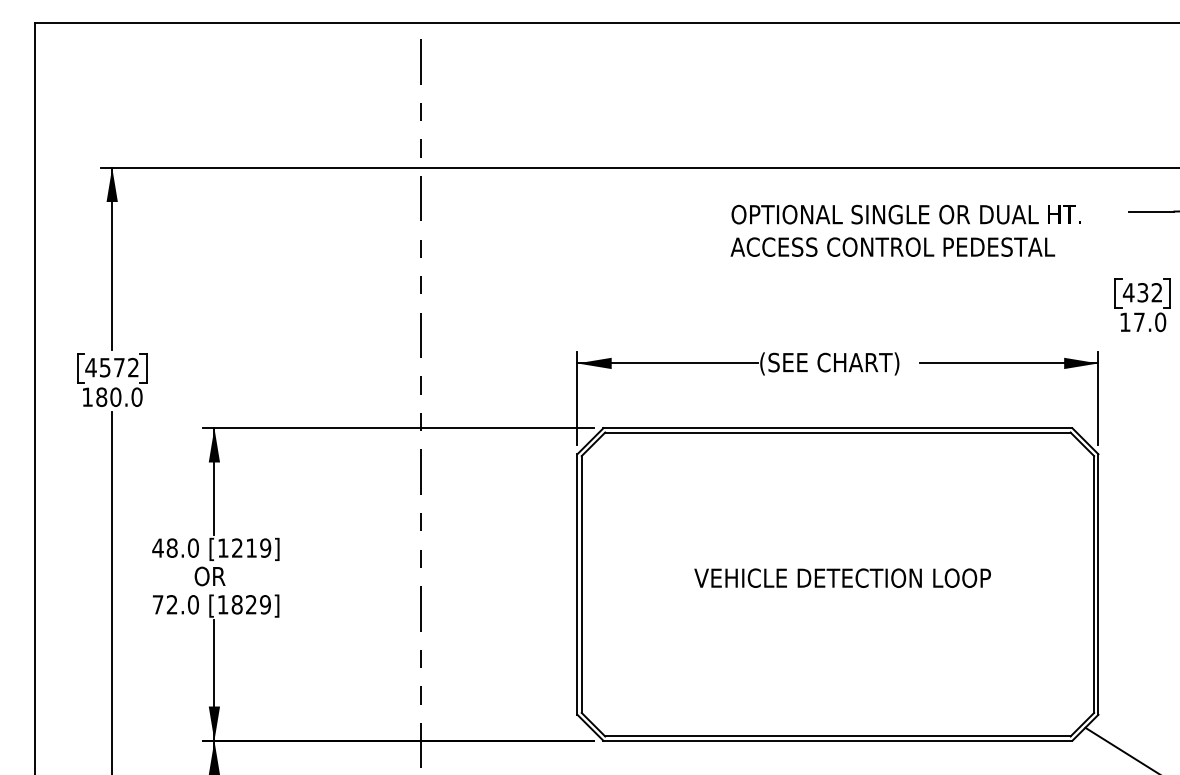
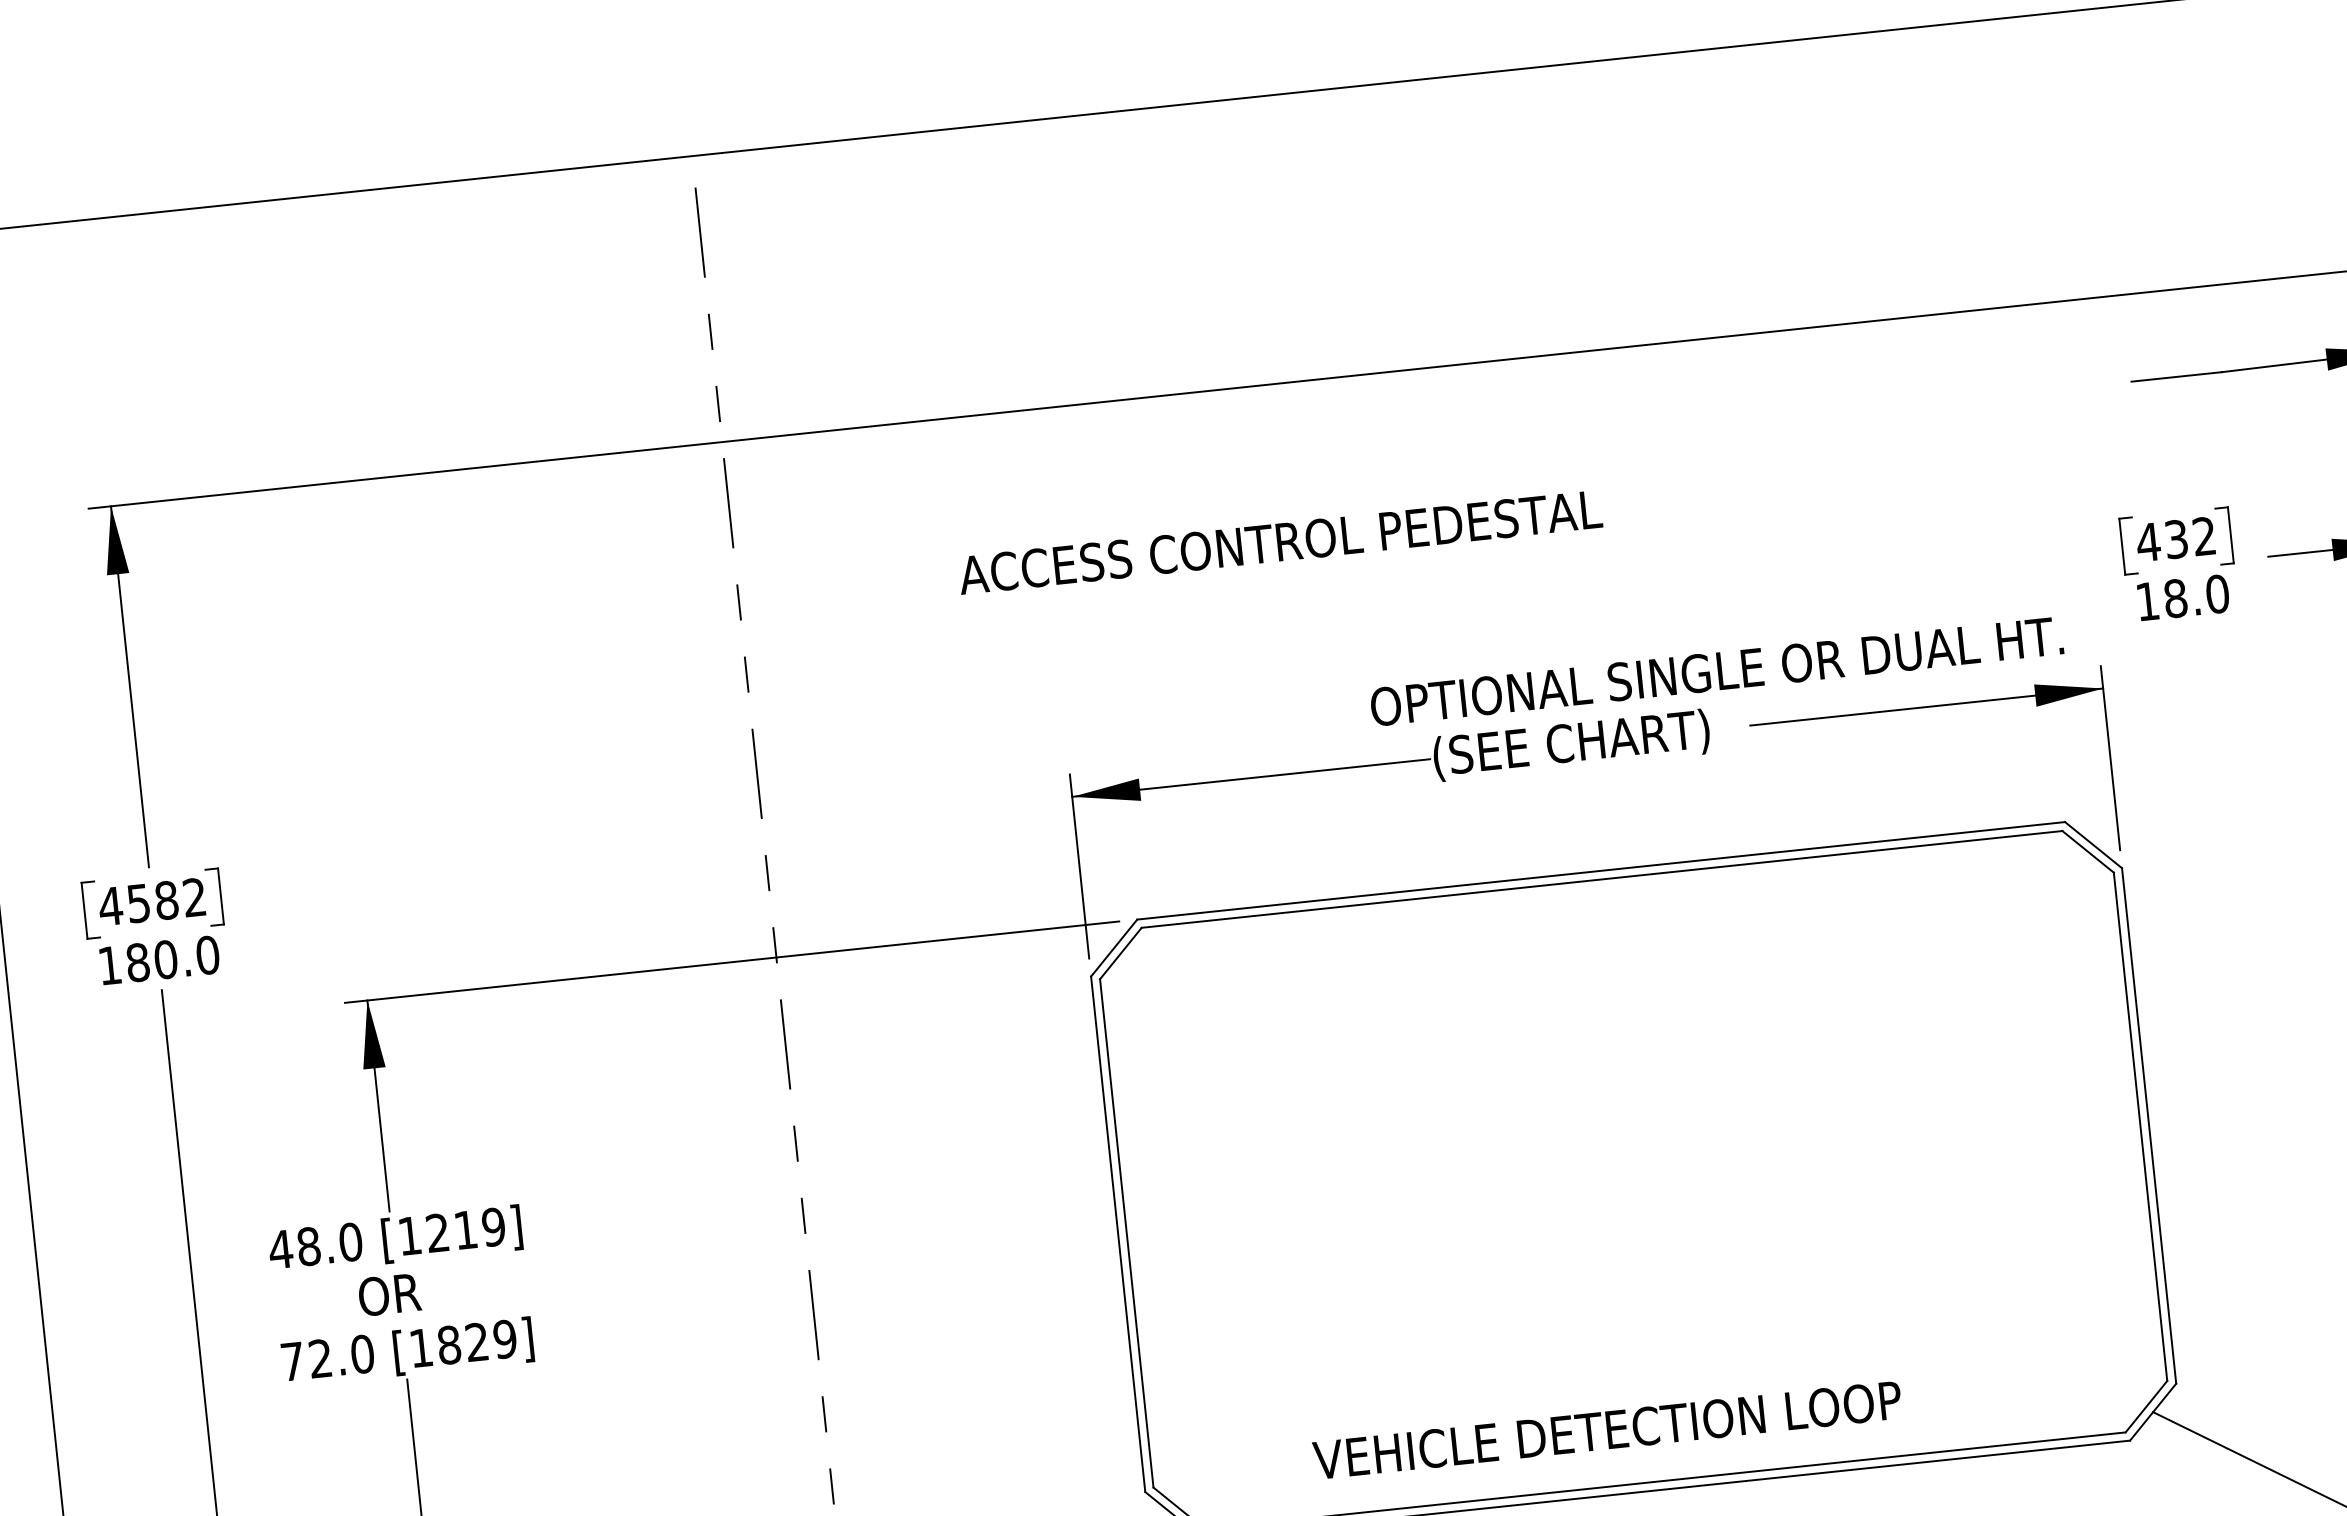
text: (905, 214) -> (1715, 671), moved
text: (892, 246) -> (1279, 541), moved
text: (1139, 322) -> (2175, 598), 17.0 -> 18.0
text: (118, 367) -> (164, 900), 4572 -> 4582
text: (842, 577) -> (1606, 1428), moved

